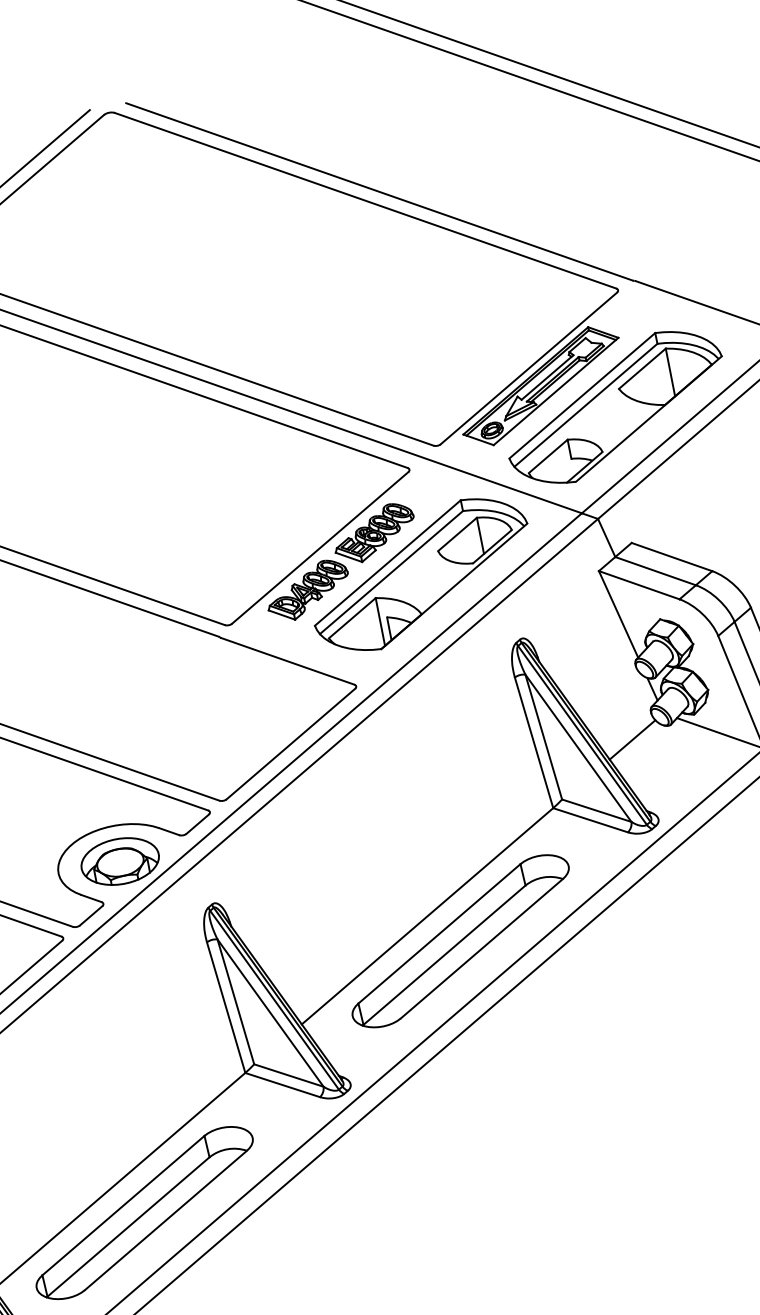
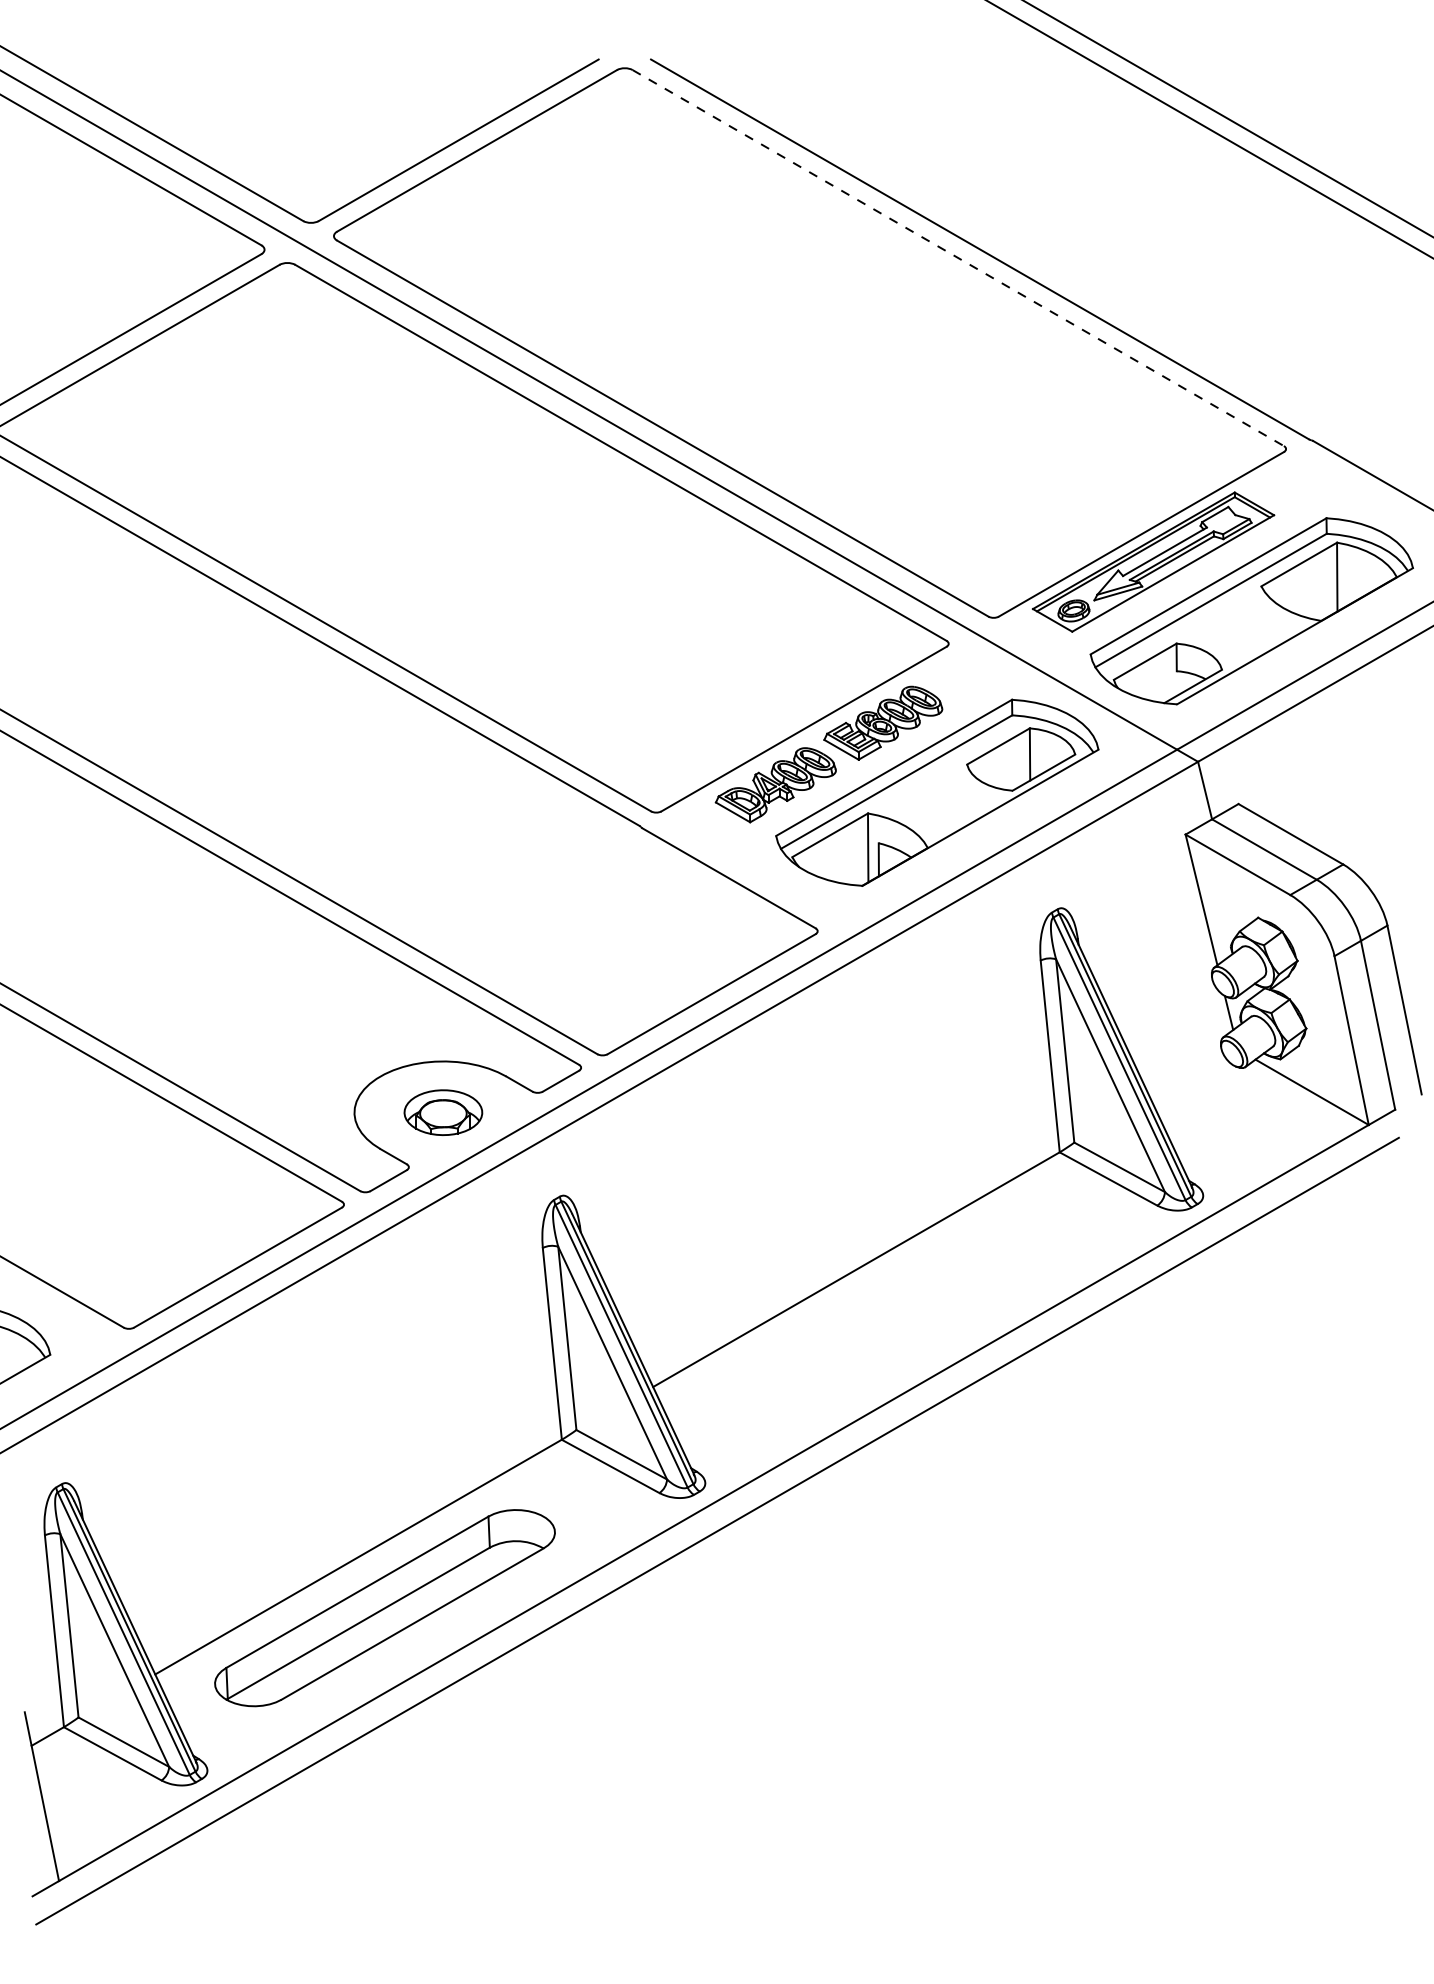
line: (365, 201) -> (958, 258), solid -> dashed
line: (632, 739) -> (1187, 1077), removed
part: (120, 861) -> (443, 1112), size x0.7
part: (460, 941) -> (895, 1313), removed

